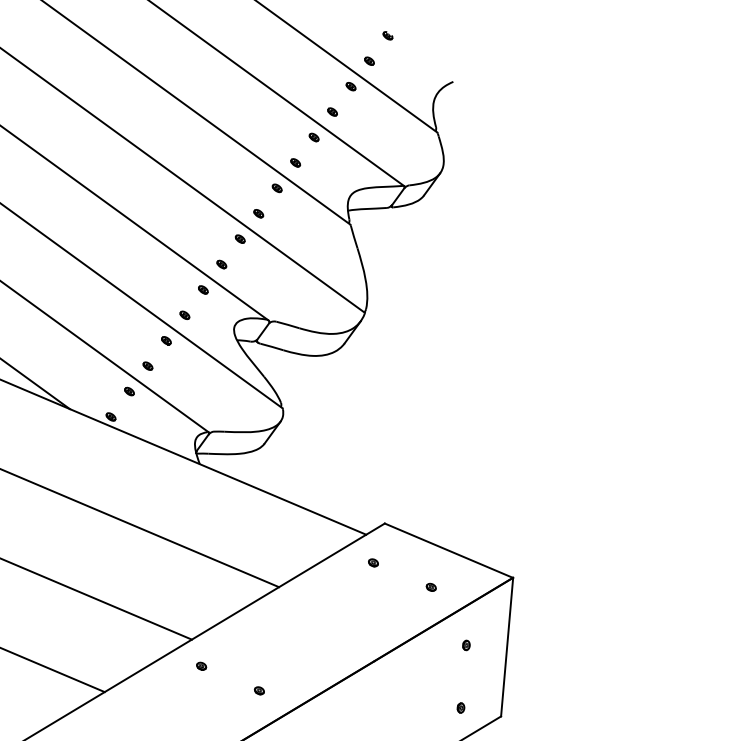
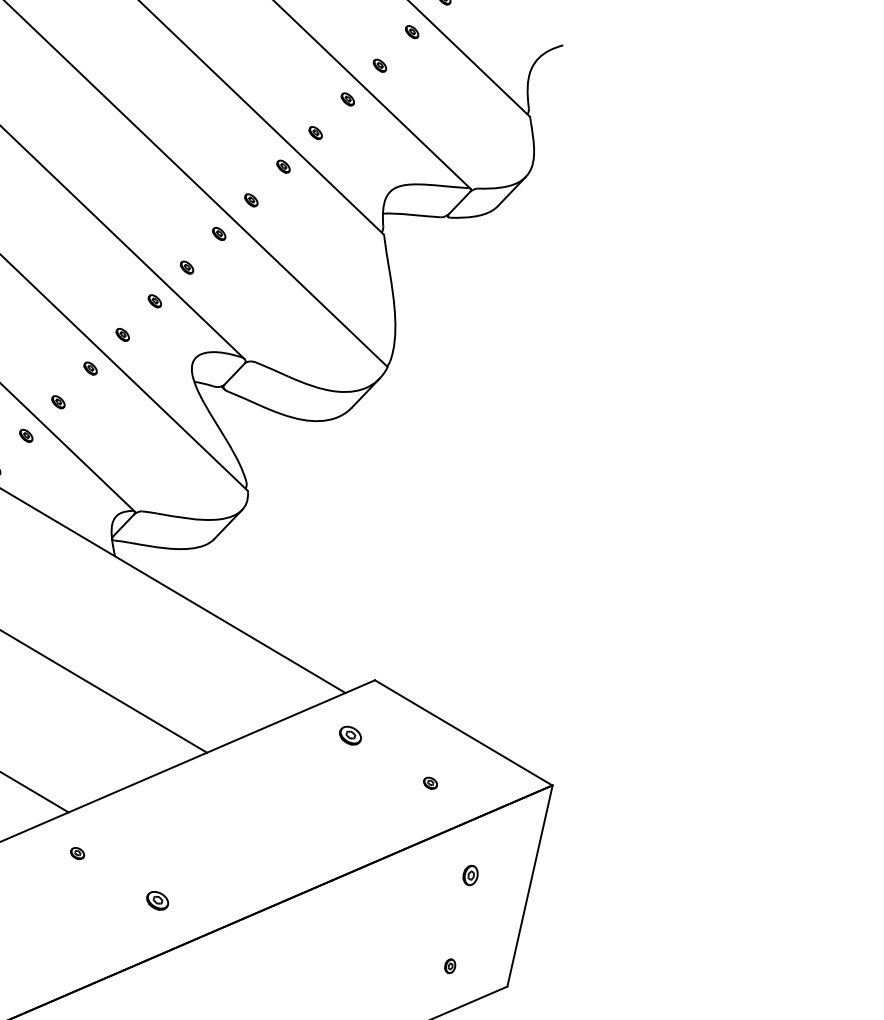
part: (373, 562) -> (350, 735), size x1.6
part: (466, 645) -> (470, 875), size x1.4
part: (259, 690) -> (157, 900), size x1.6

